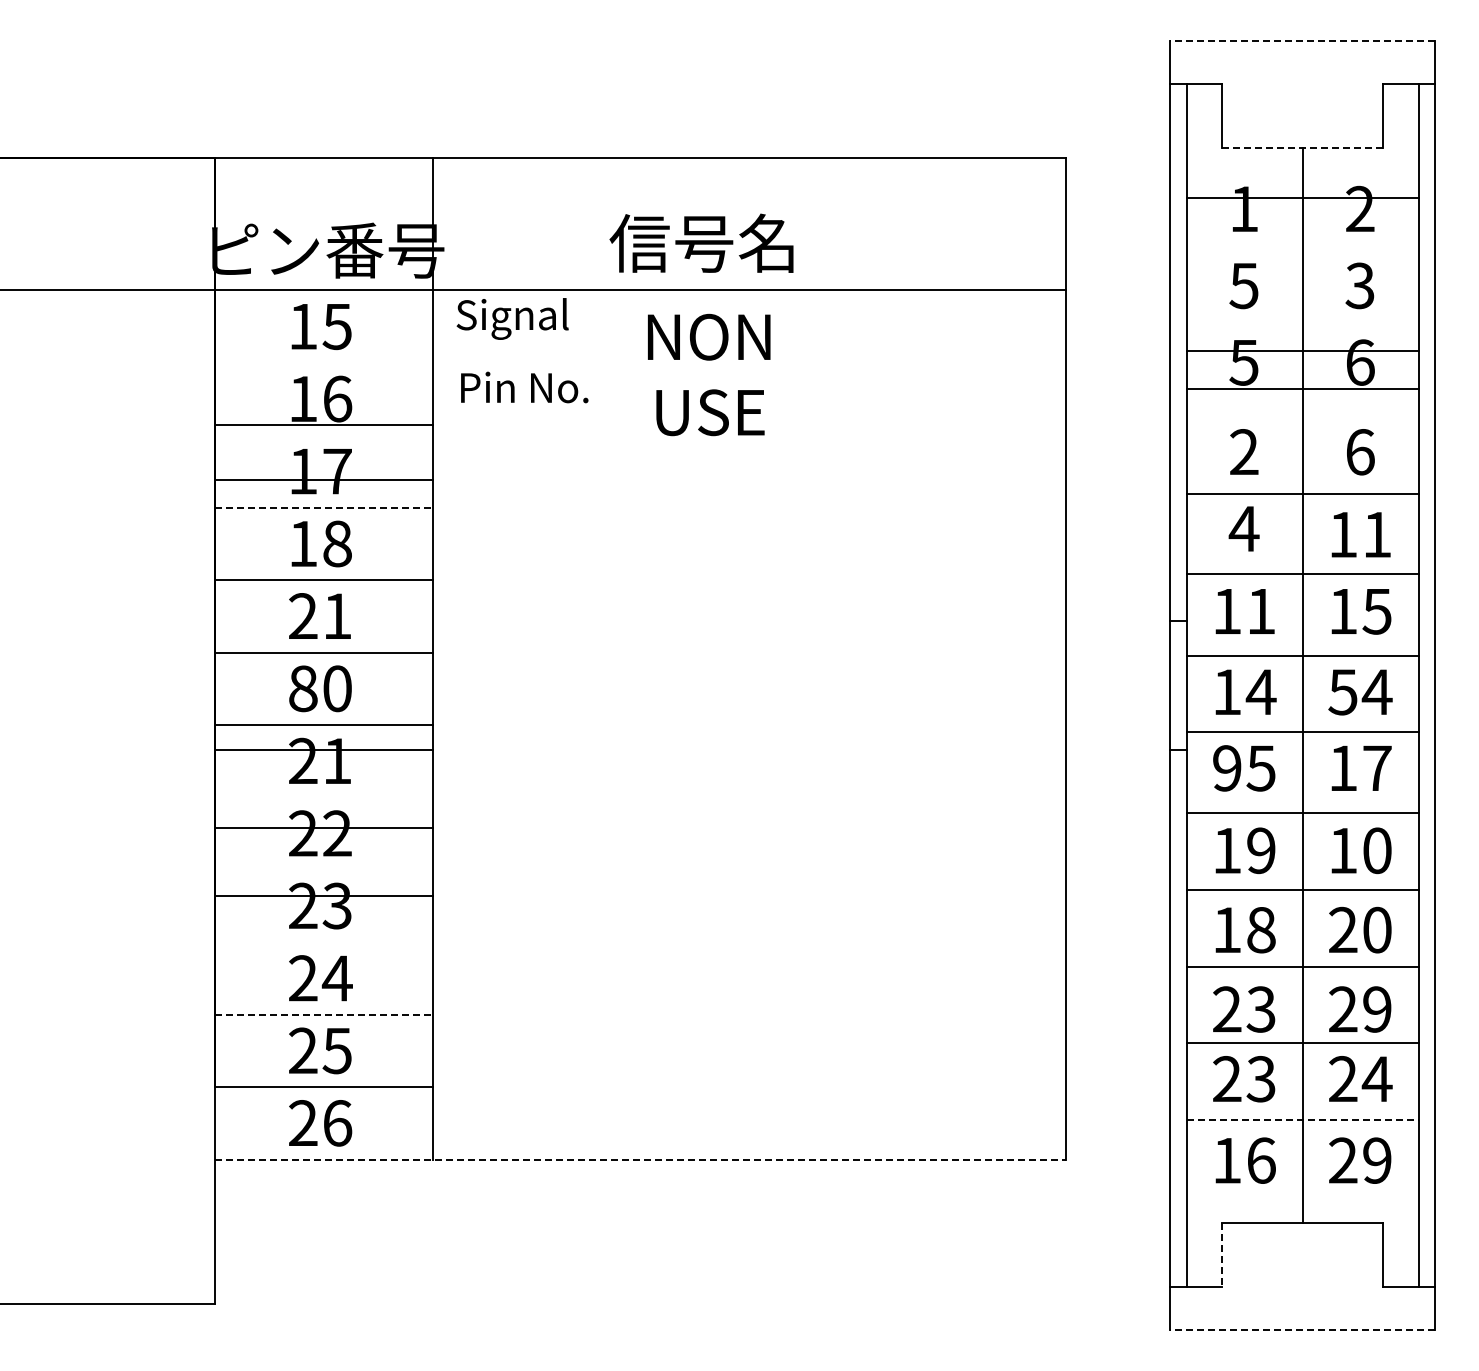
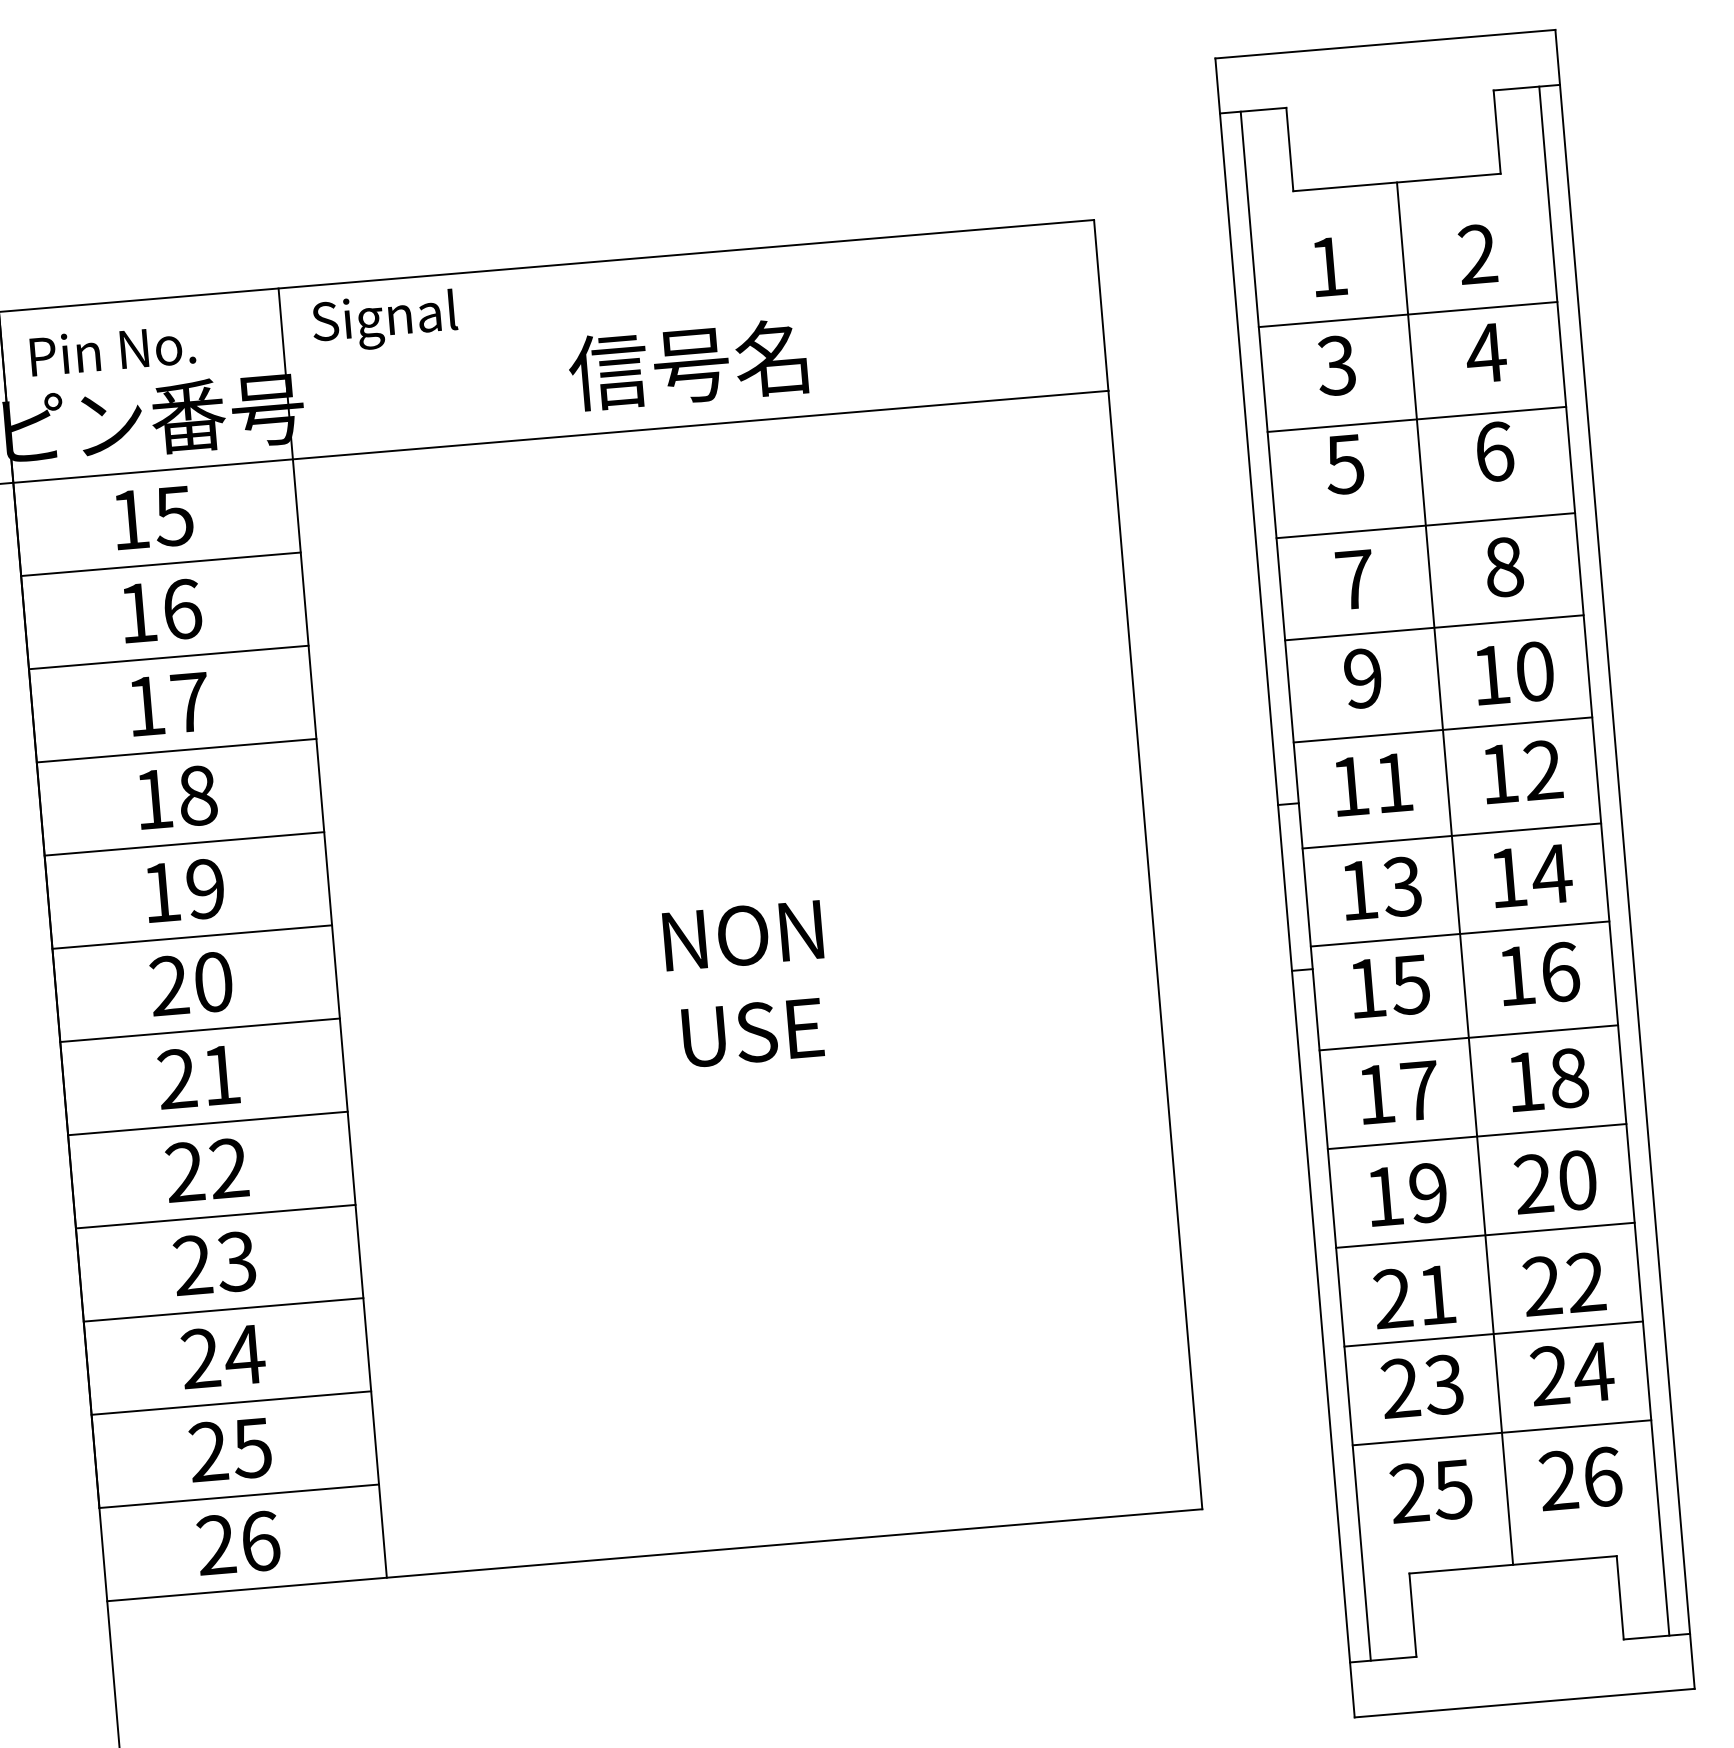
line: (1302, 40) -> (1385, 43), dashed -> solid
line: (1302, 148) -> (1396, 182), dashed -> solid
line: (1302, 198) -> (1408, 315), moved
text: (701, 242) -> (687, 363), moved
text: (1243, 285) -> (1335, 365), 5 -> 3
text: (1359, 285) -> (1485, 352), 3 -> 4
text: (512, 318) -> (384, 320), moved
line: (1302, 351) -> (1425, 526), moved
text: (709, 374) -> (747, 983), moved
text: (524, 387) -> (112, 350), moved
line: (1302, 388) -> (1416, 419), moved
line: (323, 424) -> (160, 563), moved
text: (1244, 451) -> (1355, 578), 2 -> 7
text: (1360, 452) -> (1504, 567), 6 -> 8
line: (323, 480) -> (168, 657), moved
line: (324, 507) -> (177, 750), dashed -> solid
text: (1243, 528) -> (1362, 678), 4 -> 9
text: (1377, 534) -> (1535, 671), 11 -> 10
text: (1376, 611) -> (1542, 770), 15 -> 12
text: (320, 616) -> (183, 890), 21 -> 19
text: (303, 688) -> (169, 985), 80 -> 20
text: (1260, 692) -> (1401, 887), 14 -> 13
text: (1342, 692) -> (1507, 878), 54 -> 14
line: (323, 750) -> (207, 1123), moved
text: (1227, 768) -> (1367, 988), 95 -> 15
text: (1377, 768) -> (1560, 972), 17 -> 16
line: (323, 827) -> (215, 1216), moved
text: (1261, 850) -> (1420, 1090), 19 -> 17
text: (1377, 850) -> (1569, 1077), 10 -> 18
line: (323, 896) -> (222, 1310), moved
text: (1261, 929) -> (1428, 1192), 18 -> 19
text: (1260, 1009) -> (1435, 1295), 23 -> 21
text: (1377, 1009) -> (1586, 1282), 29 -> 22
line: (324, 1014) -> (232, 1402), dashed -> solid
line: (1302, 1119) -> (1501, 1432), dashed -> solid
line: (641, 1159) -> (655, 1555), dashed -> solid
text: (1244, 1160) -> (1431, 1491), 16 -> 25
text: (1377, 1160) -> (1602, 1476), 29 -> 26
line: (1221, 1255) -> (1412, 1615), dashed -> solid
line: (1302, 1330) -> (1524, 1703), dashed -> solid

